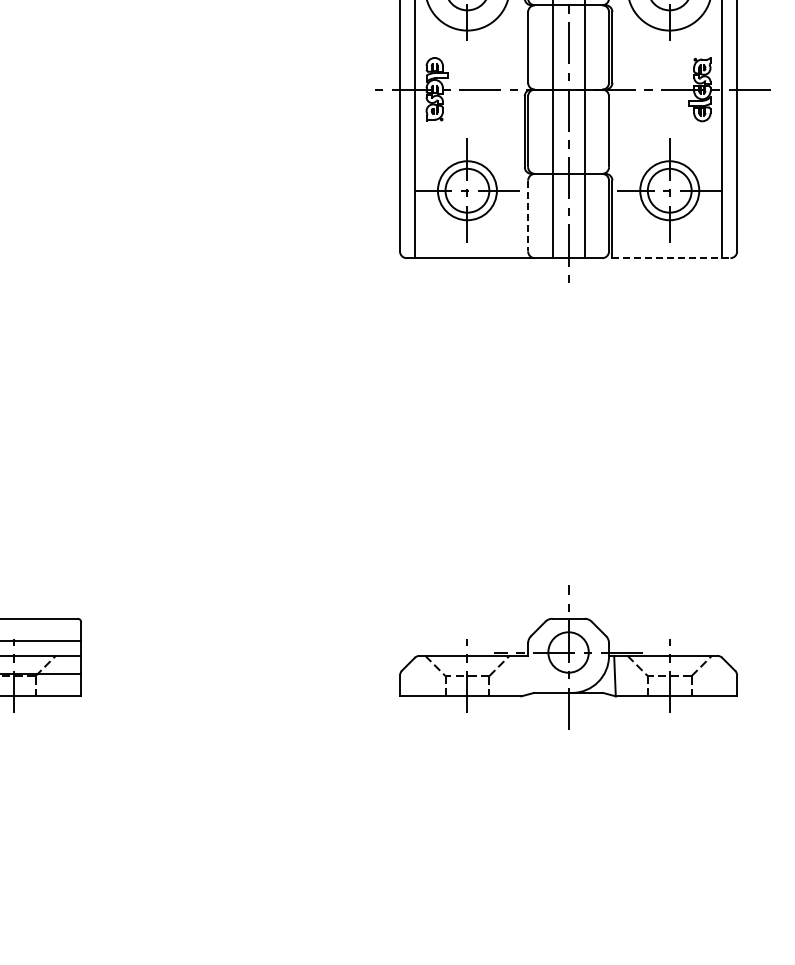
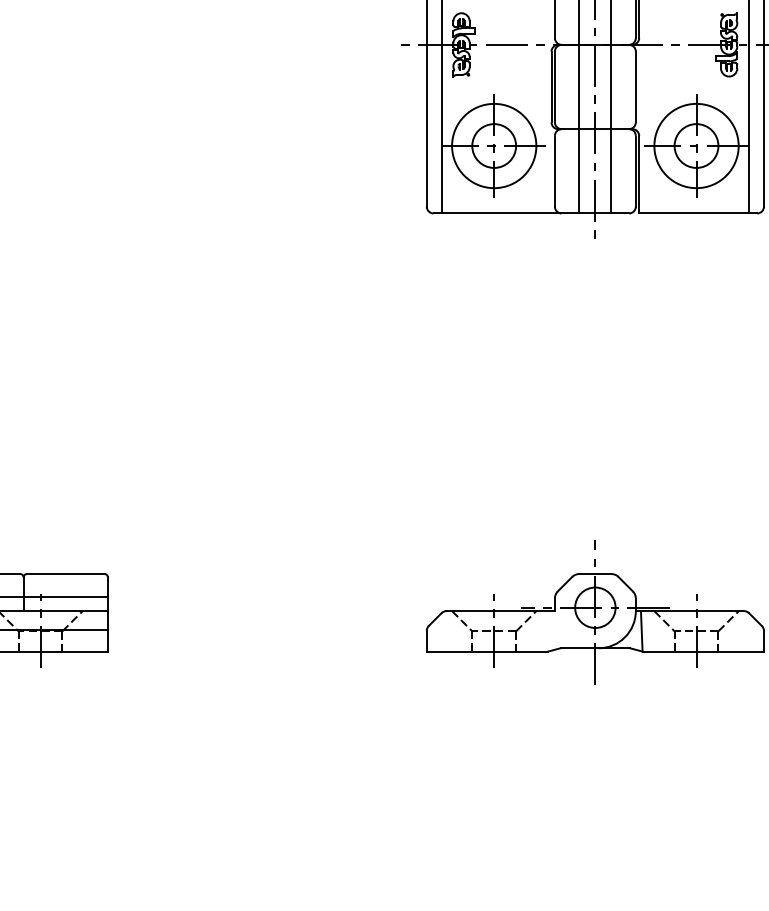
circle: (467, 190) -> (494, 145), size x1.43
circle: (669, 190) -> (696, 145), size x1.43
line: (528, 216) -> (555, 171), dashed -> solid
line: (671, 258) -> (698, 213), dashed -> solid

